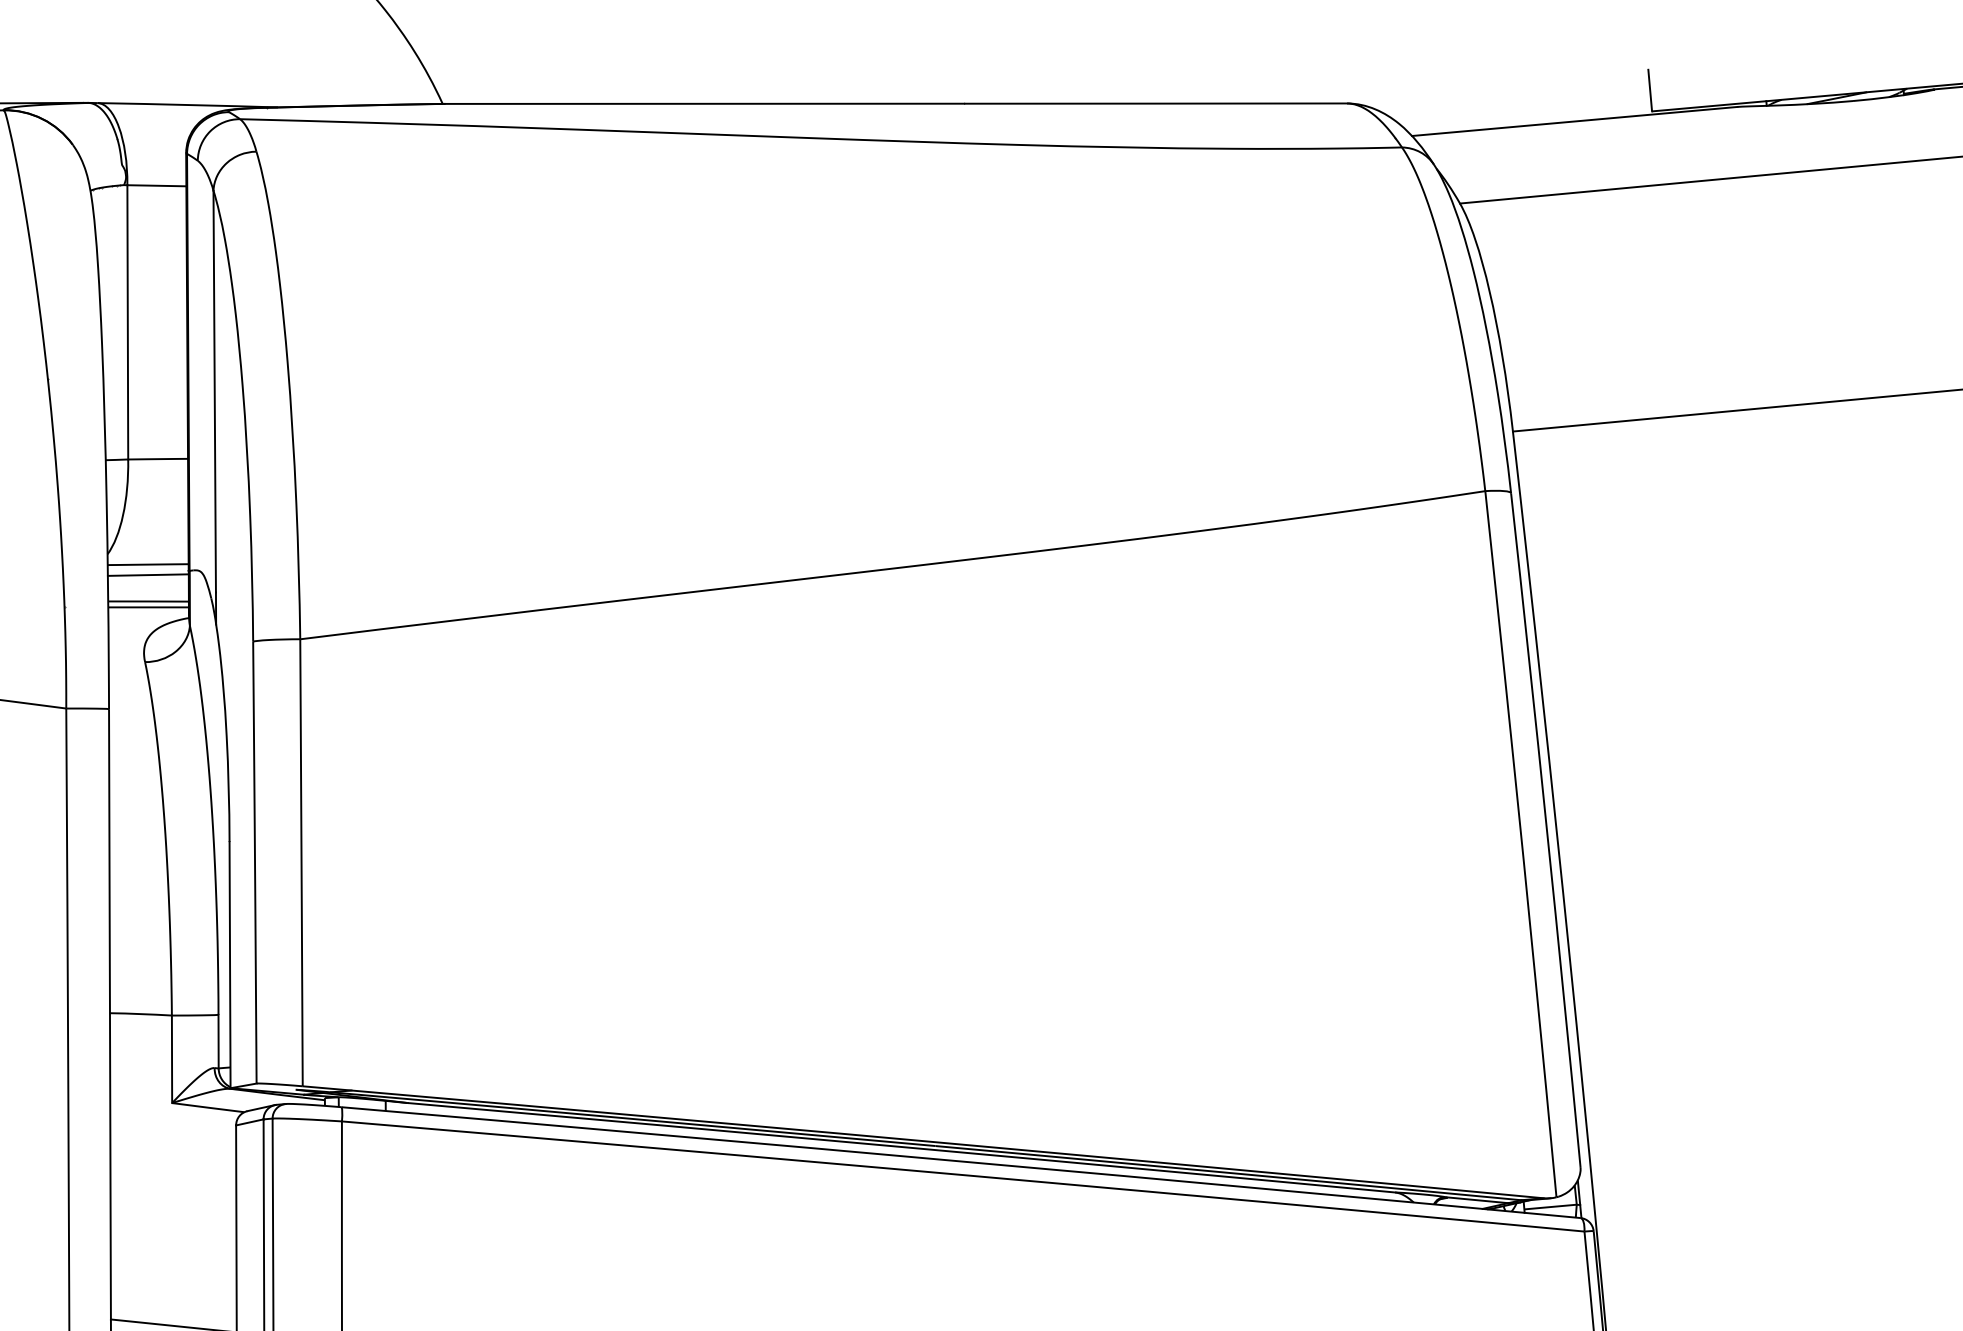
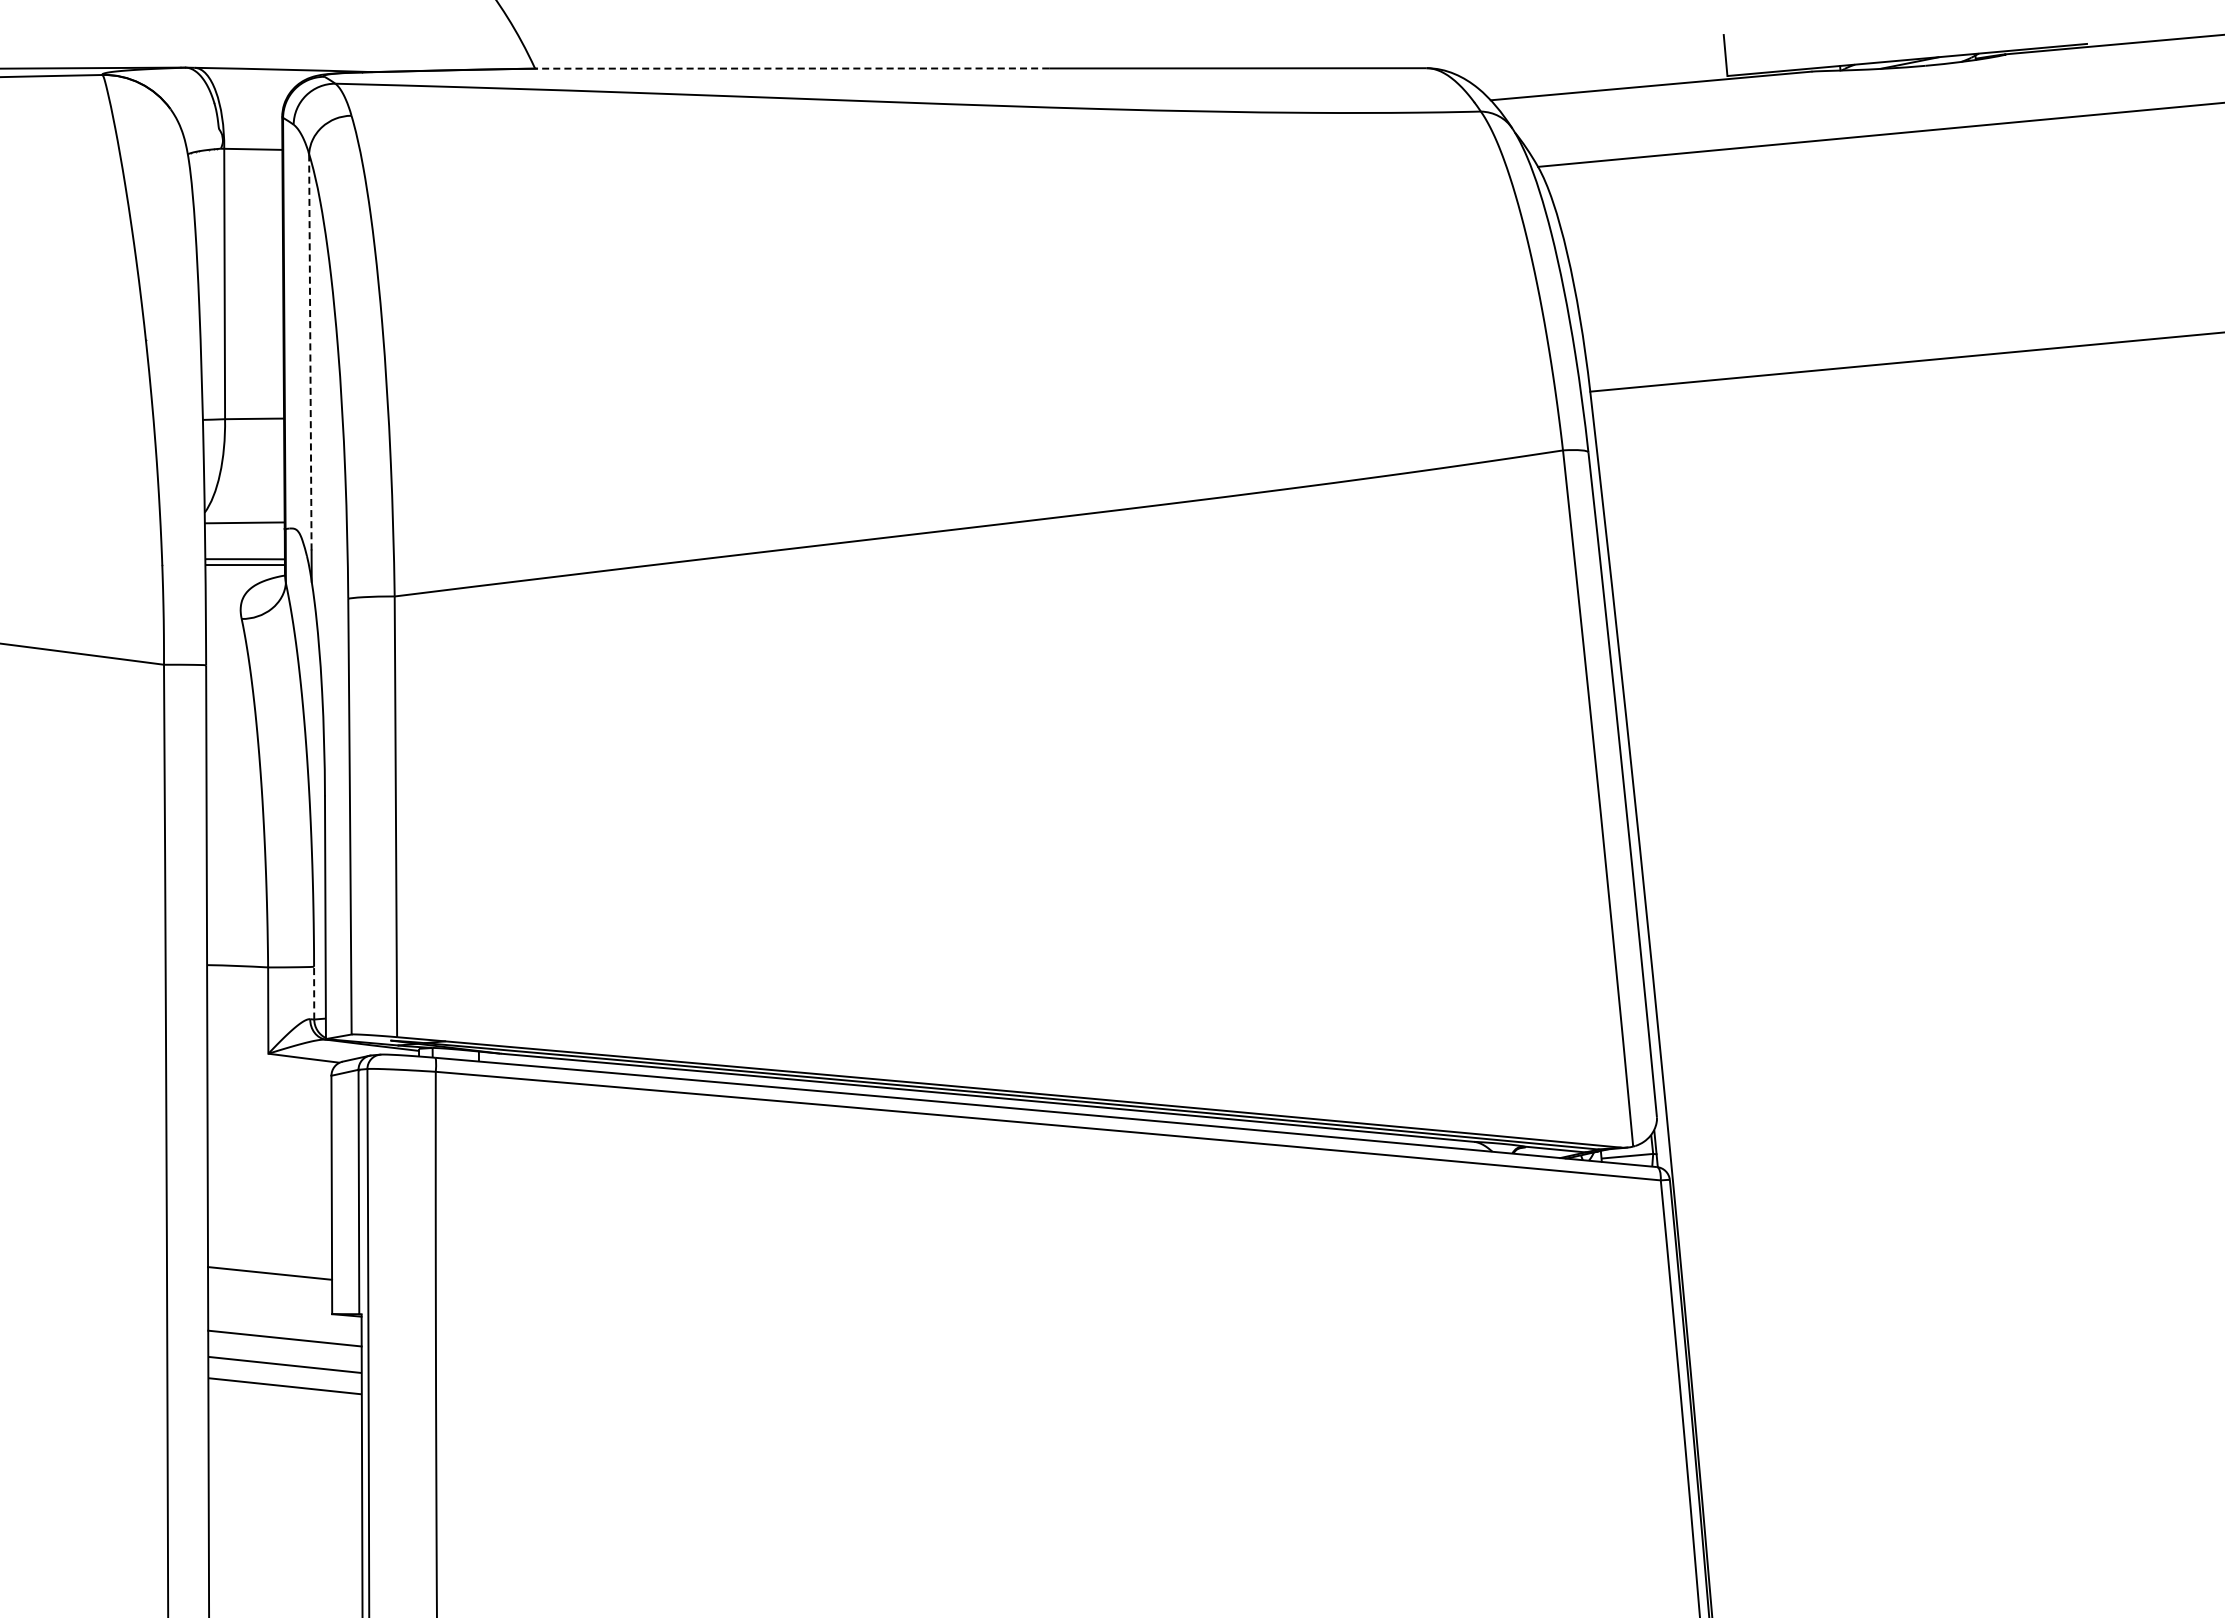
line: (704, 103) -> (793, 68), solid -> dashed
line: (214, 391) -> (310, 352), solid -> dashed
line: (147, 574) -> (244, 532), removed
line: (218, 1040) -> (314, 992), solid -> dashed

